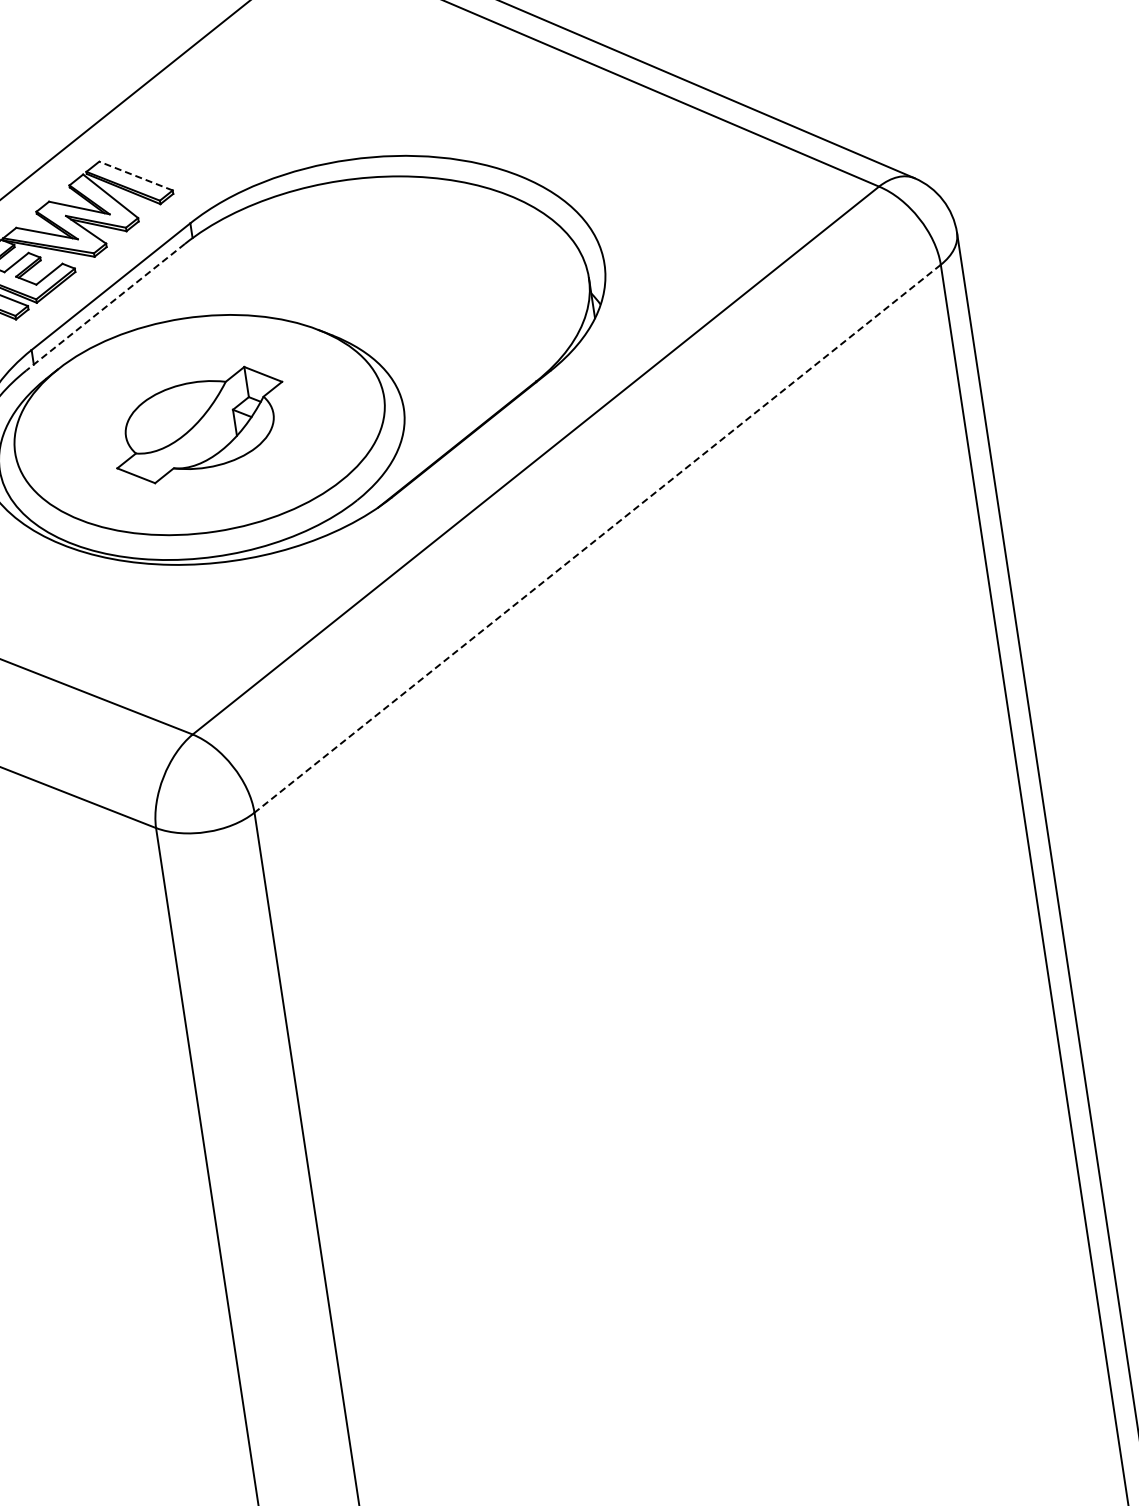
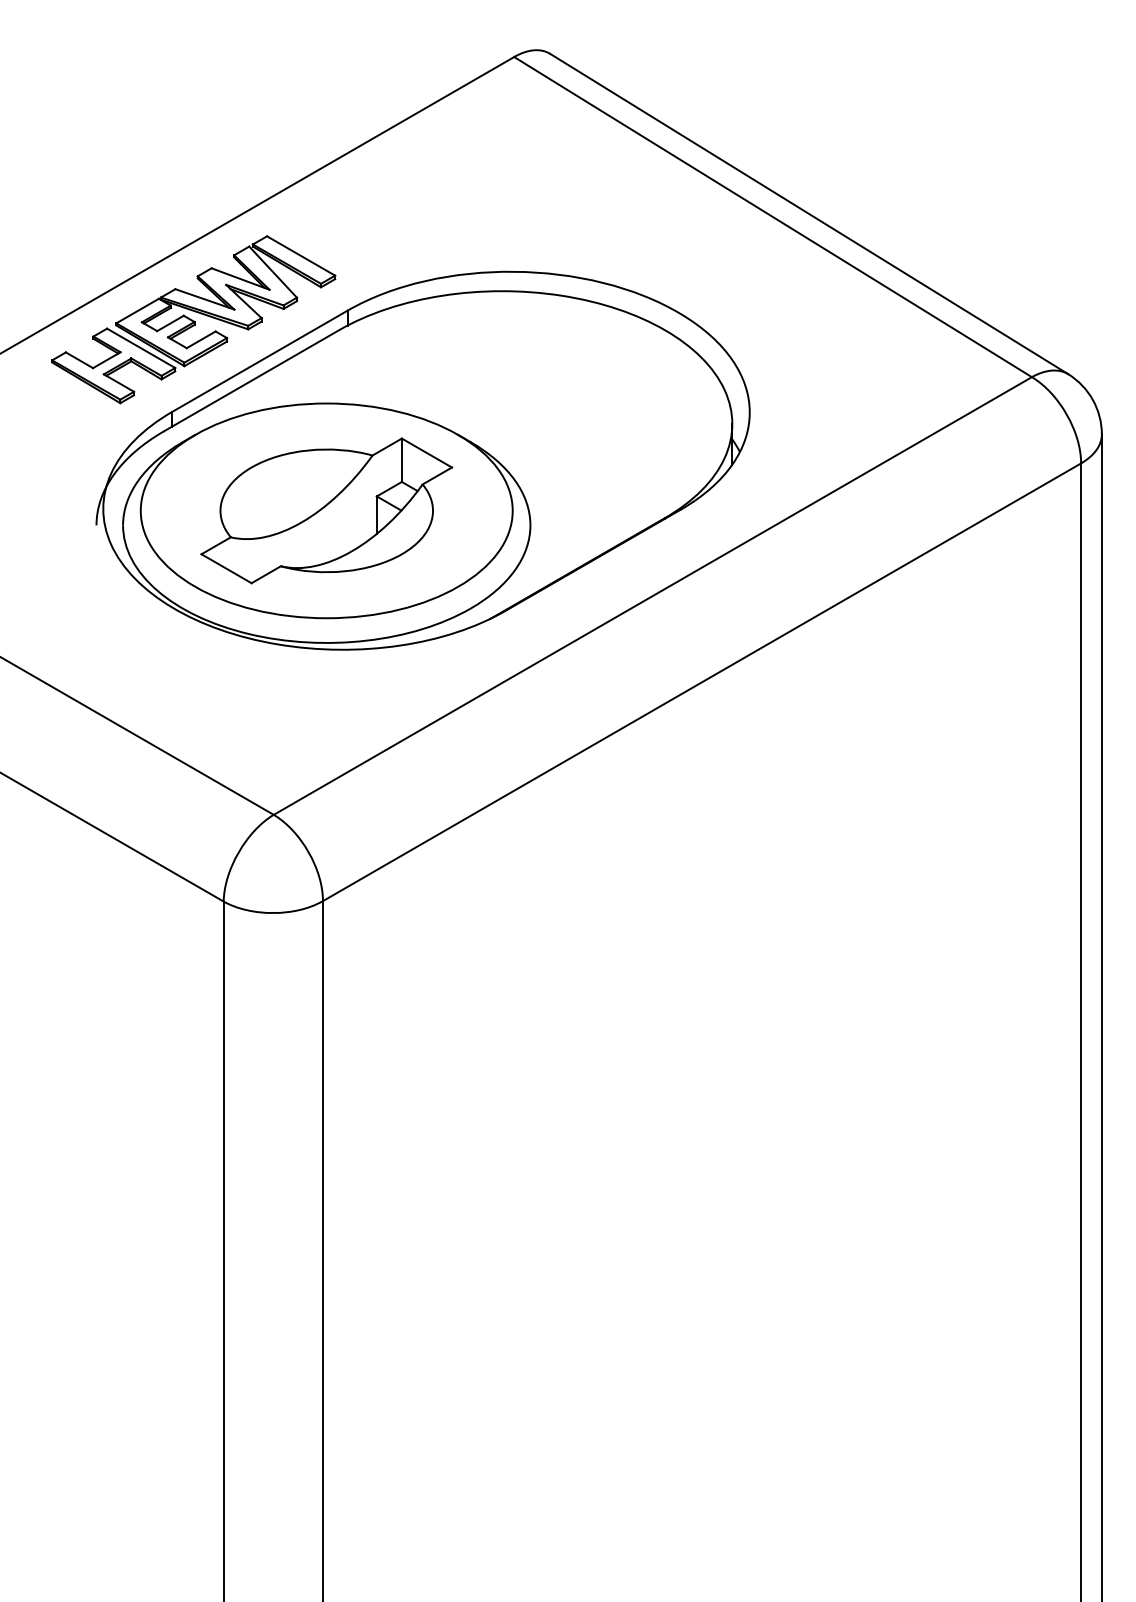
line: (135, 175) -> (300, 255), dashed -> solid
line: (105, 307) -> (251, 380), dashed -> solid
part: (199, 424) -> (326, 510), size x1.43
line: (598, 538) -> (702, 682), dashed -> solid

